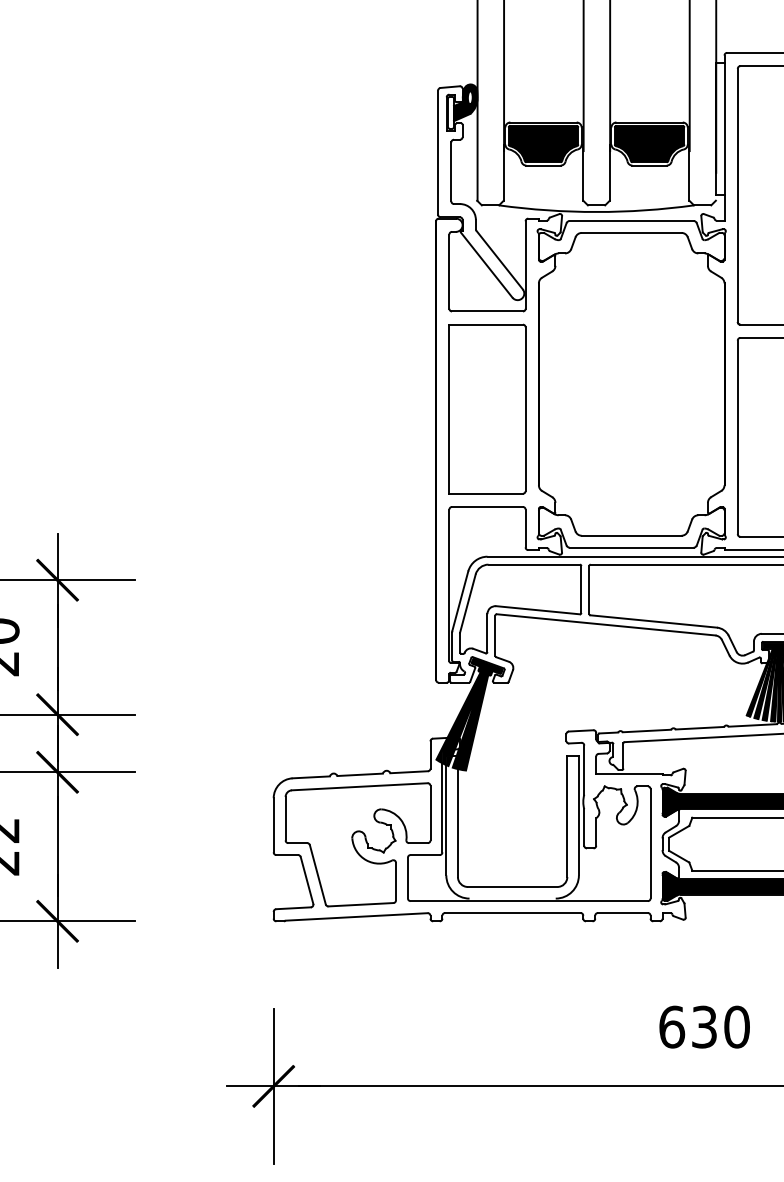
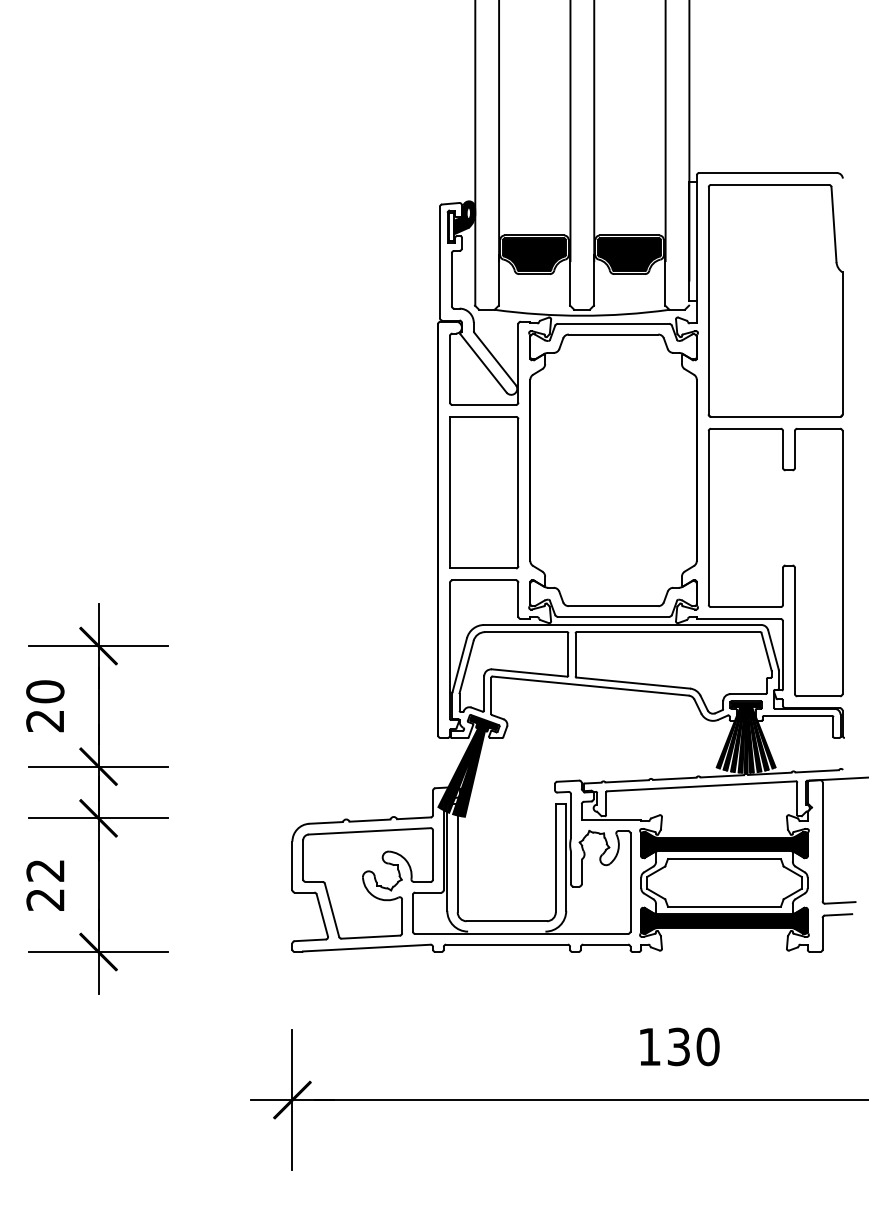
text: (671, 1026) -> (649, 1046), 630 -> 130

